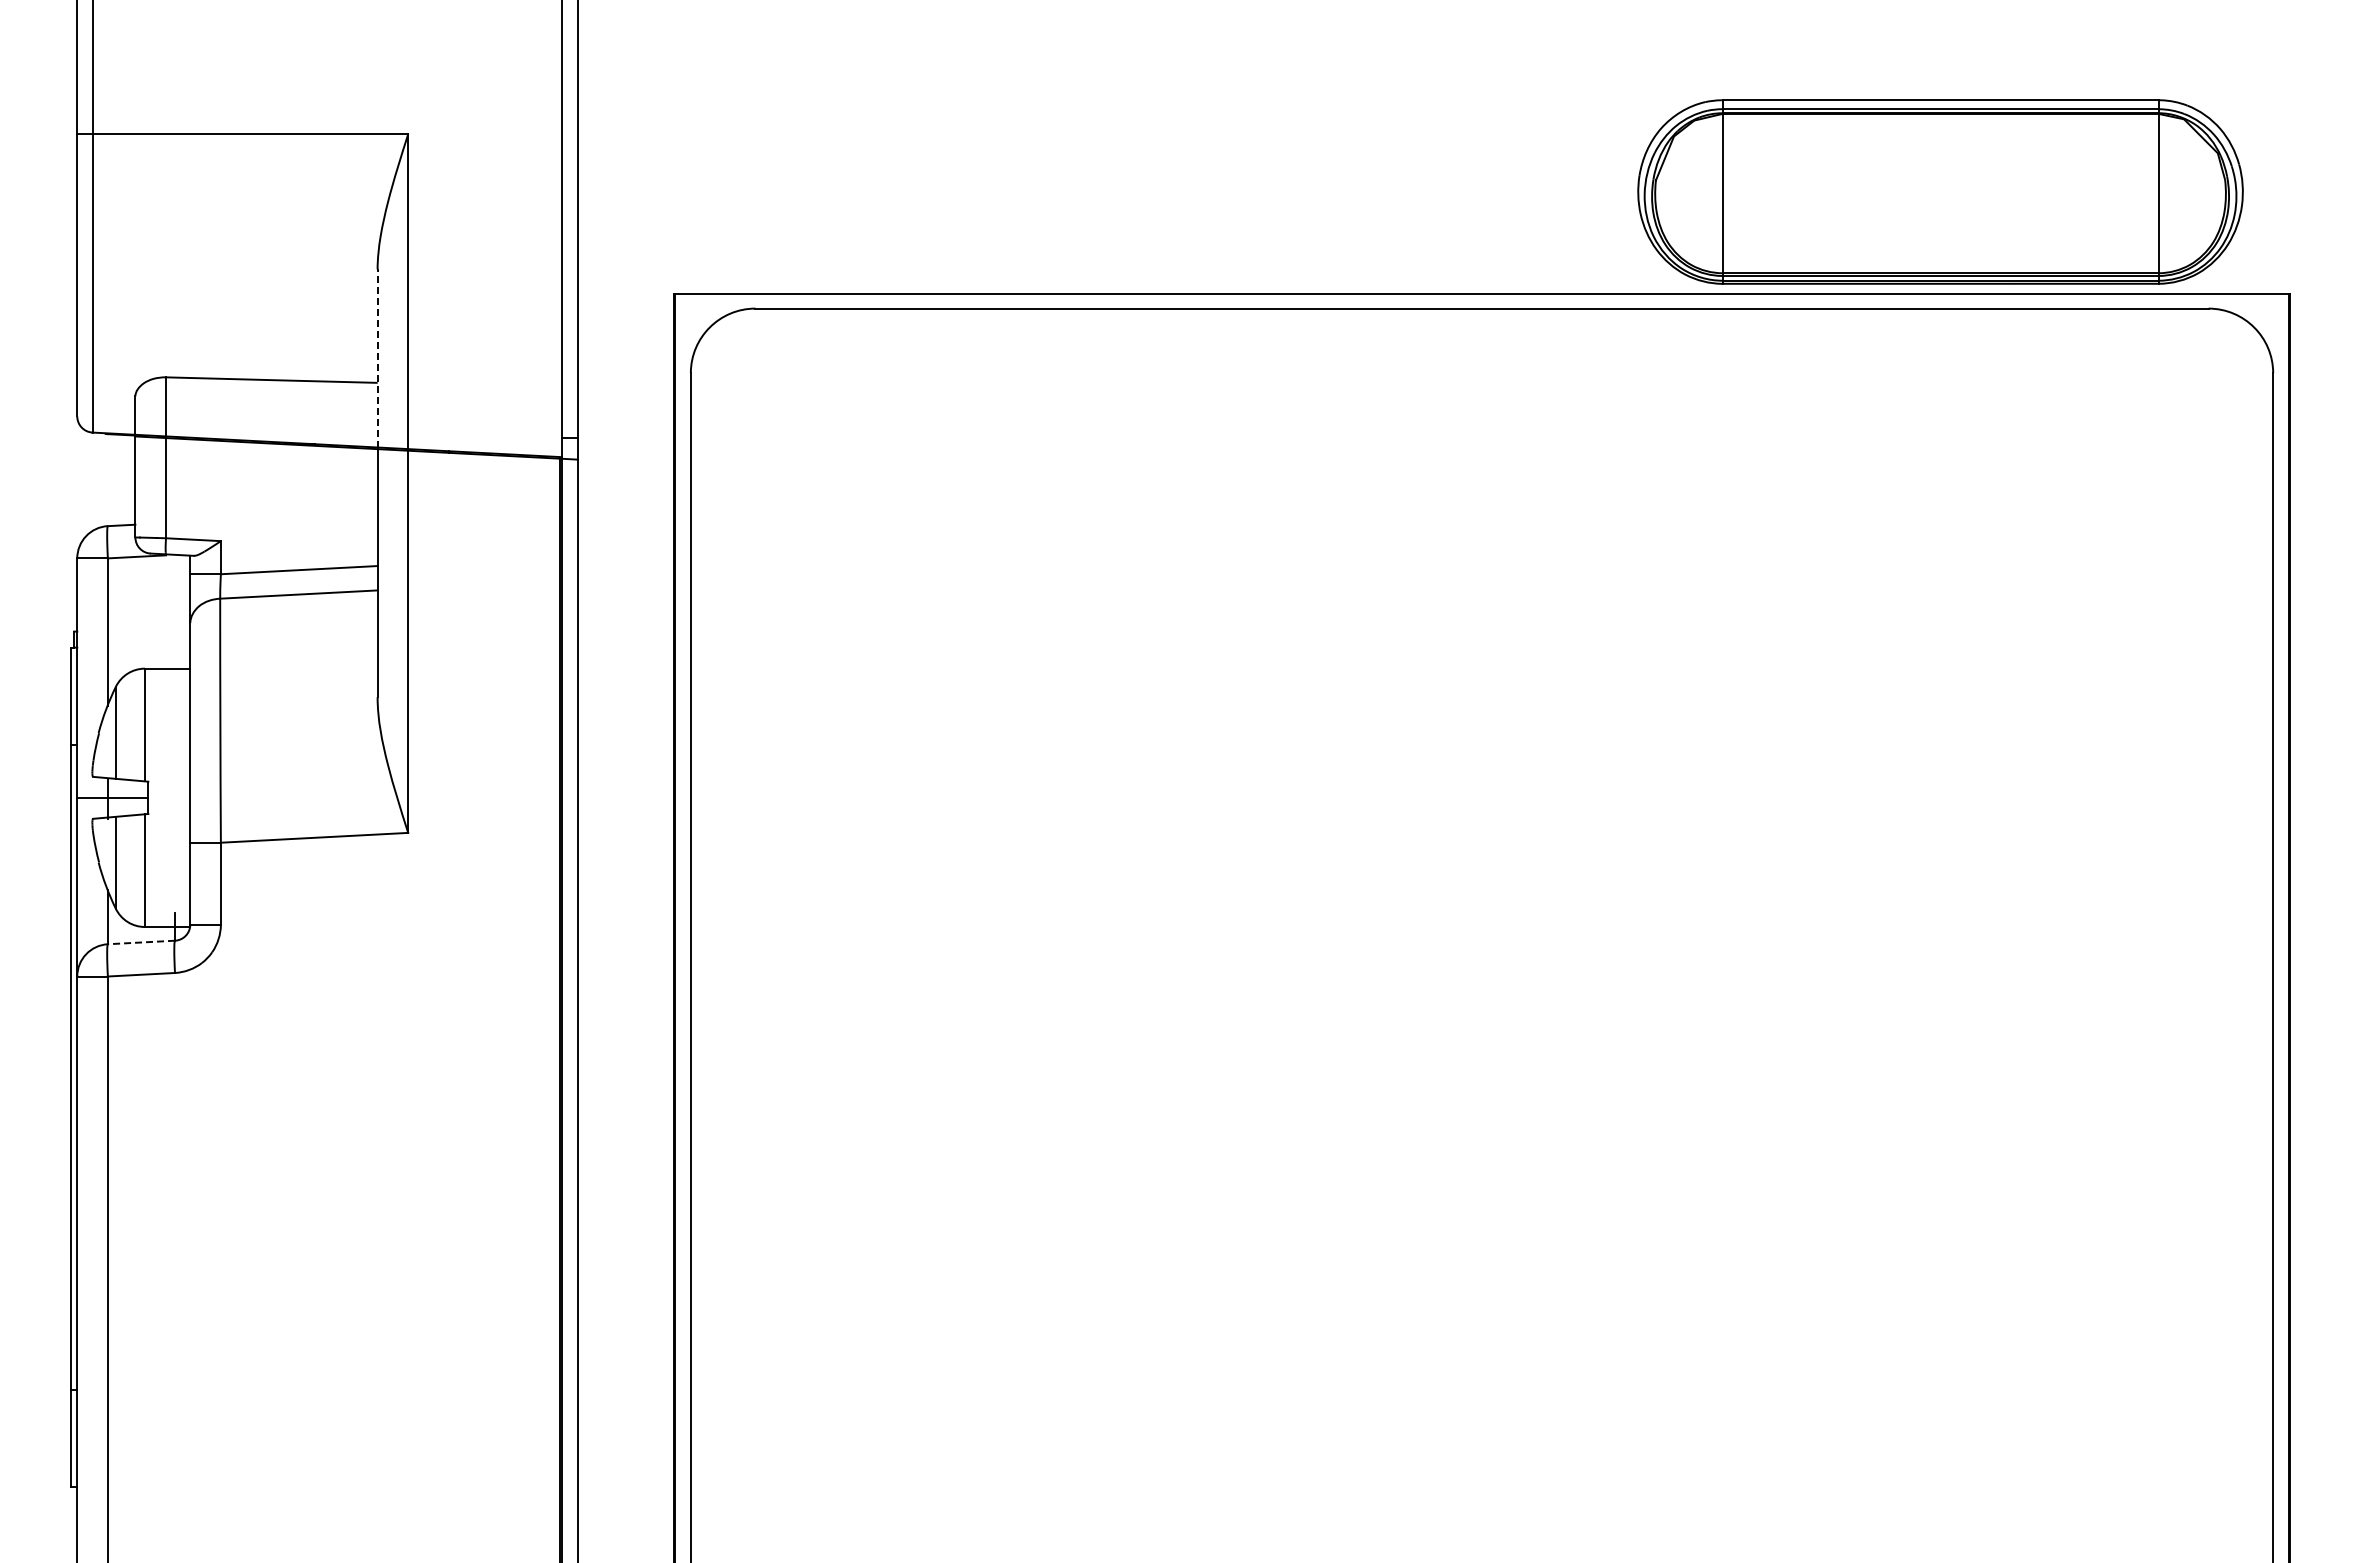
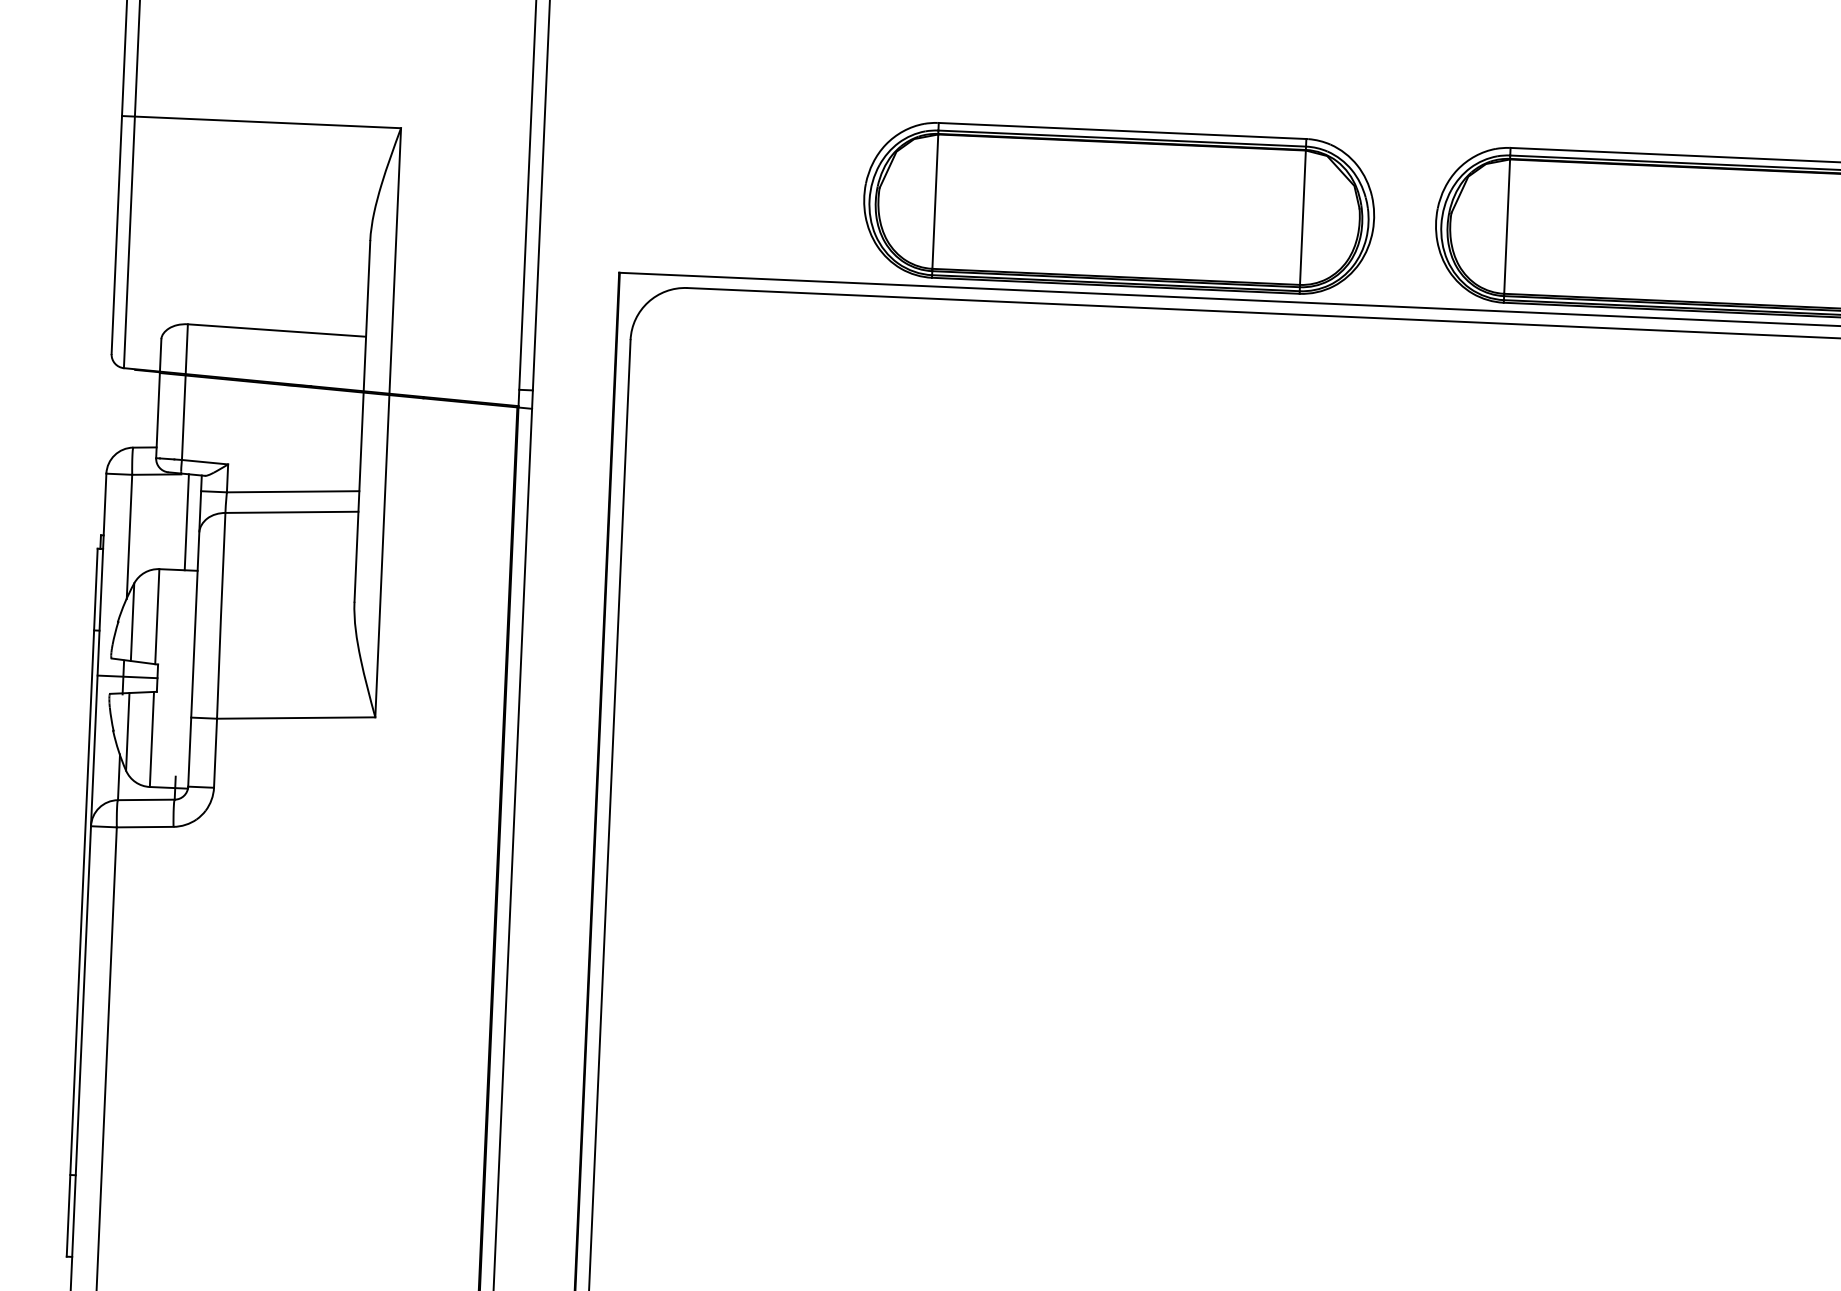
part: (1262, 191) -> (1119, 207), added
line: (377, 357) -> (366, 315), dashed -> solid
line: (175, 611) -> (187, 522), added
line: (141, 942) -> (146, 799), dashed -> solid

